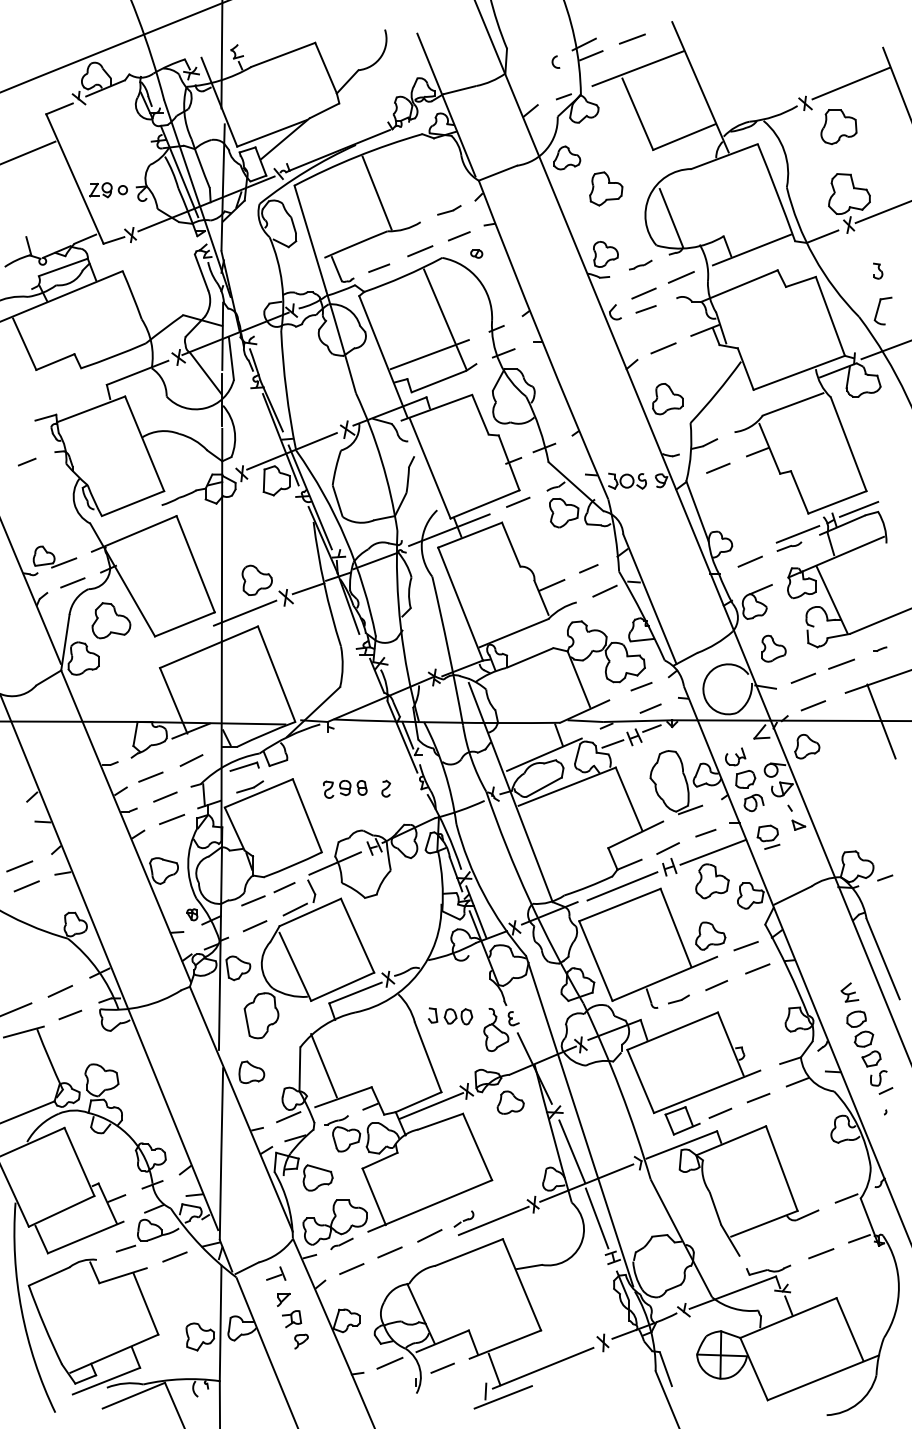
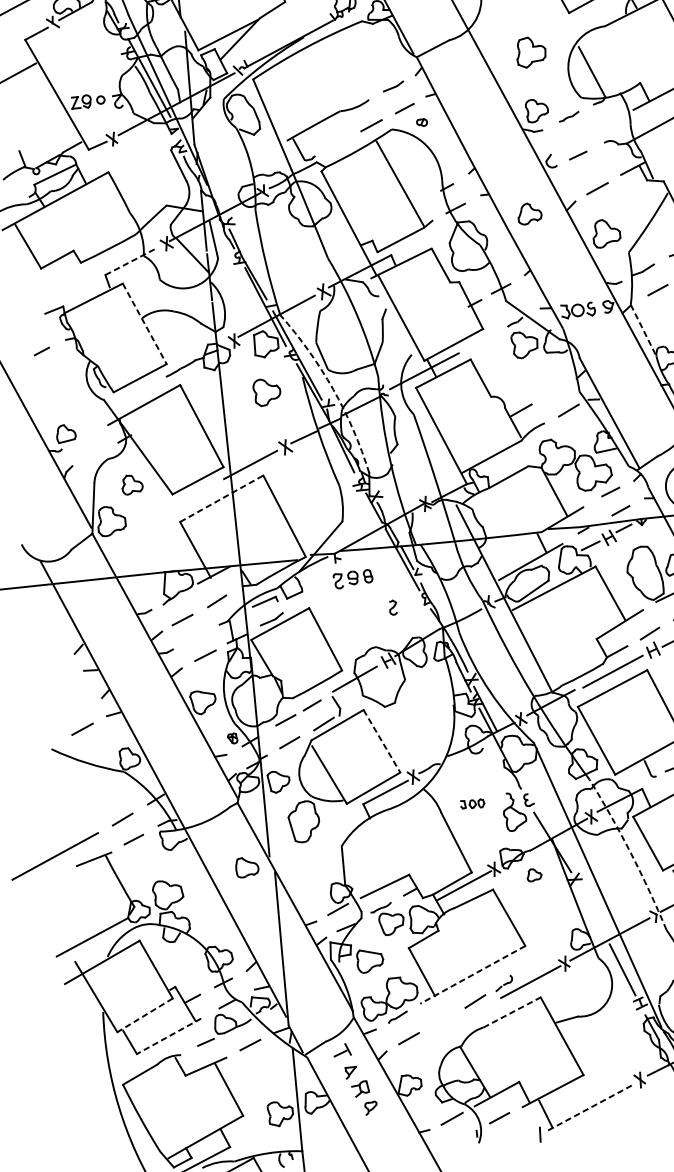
part: (567, 157) -> (529, 213), moved
line: (376, 192) -> (326, 77), removed
line: (379, 267) -> (336, 144), removed
line: (680, 277) -> (605, 123), removed
line: (643, 293) -> (574, 141), removed
line: (429, 354) -> (389, 216), removed
line: (137, 372) -> (131, 261), solid -> dashed
line: (144, 444) -> (144, 324), solid -> dashed
line: (518, 501) -> (483, 339), removed
line: (697, 511) -> (643, 330), solid -> dashed
arc: (345, 539) -> (332, 389), solid -> dashed
line: (64, 562) -> (84, 437), removed
line: (588, 568) -> (552, 391), removed
part: (256, 579) -> (266, 391), moved
line: (72, 582) -> (93, 454), removed
part: (111, 620) -> (132, 484), size x0.6
line: (209, 647) -> (222, 498), solid -> dashed
part: (345, 789) -> (353, 579), moved
line: (165, 796) -> (197, 635), removed
line: (19, 866) -> (74, 712), removed
line: (357, 935) -> (381, 741), solid -> dashed
part: (450, 1016) -> (472, 804), size x0.6
line: (323, 1065) -> (364, 860), removed
part: (251, 1071) -> (246, 866), moved
arc: (620, 1090) -> (631, 853), solid -> dashed
part: (510, 1102) -> (534, 875), size x0.6
line: (572, 1151) -> (594, 912), removed
line: (430, 1205) -> (472, 974), solid -> dashed
line: (61, 1211) -> (144, 1015), solid -> dashed
line: (85, 1237) -> (168, 1036), solid -> dashed
line: (389, 1252) -> (441, 1020), removed
line: (469, 1252) -> (512, 1012), solid -> dashed
line: (542, 1368) -> (588, 1108), solid -> dashed
line: (502, 1397) -> (555, 1138), removed

